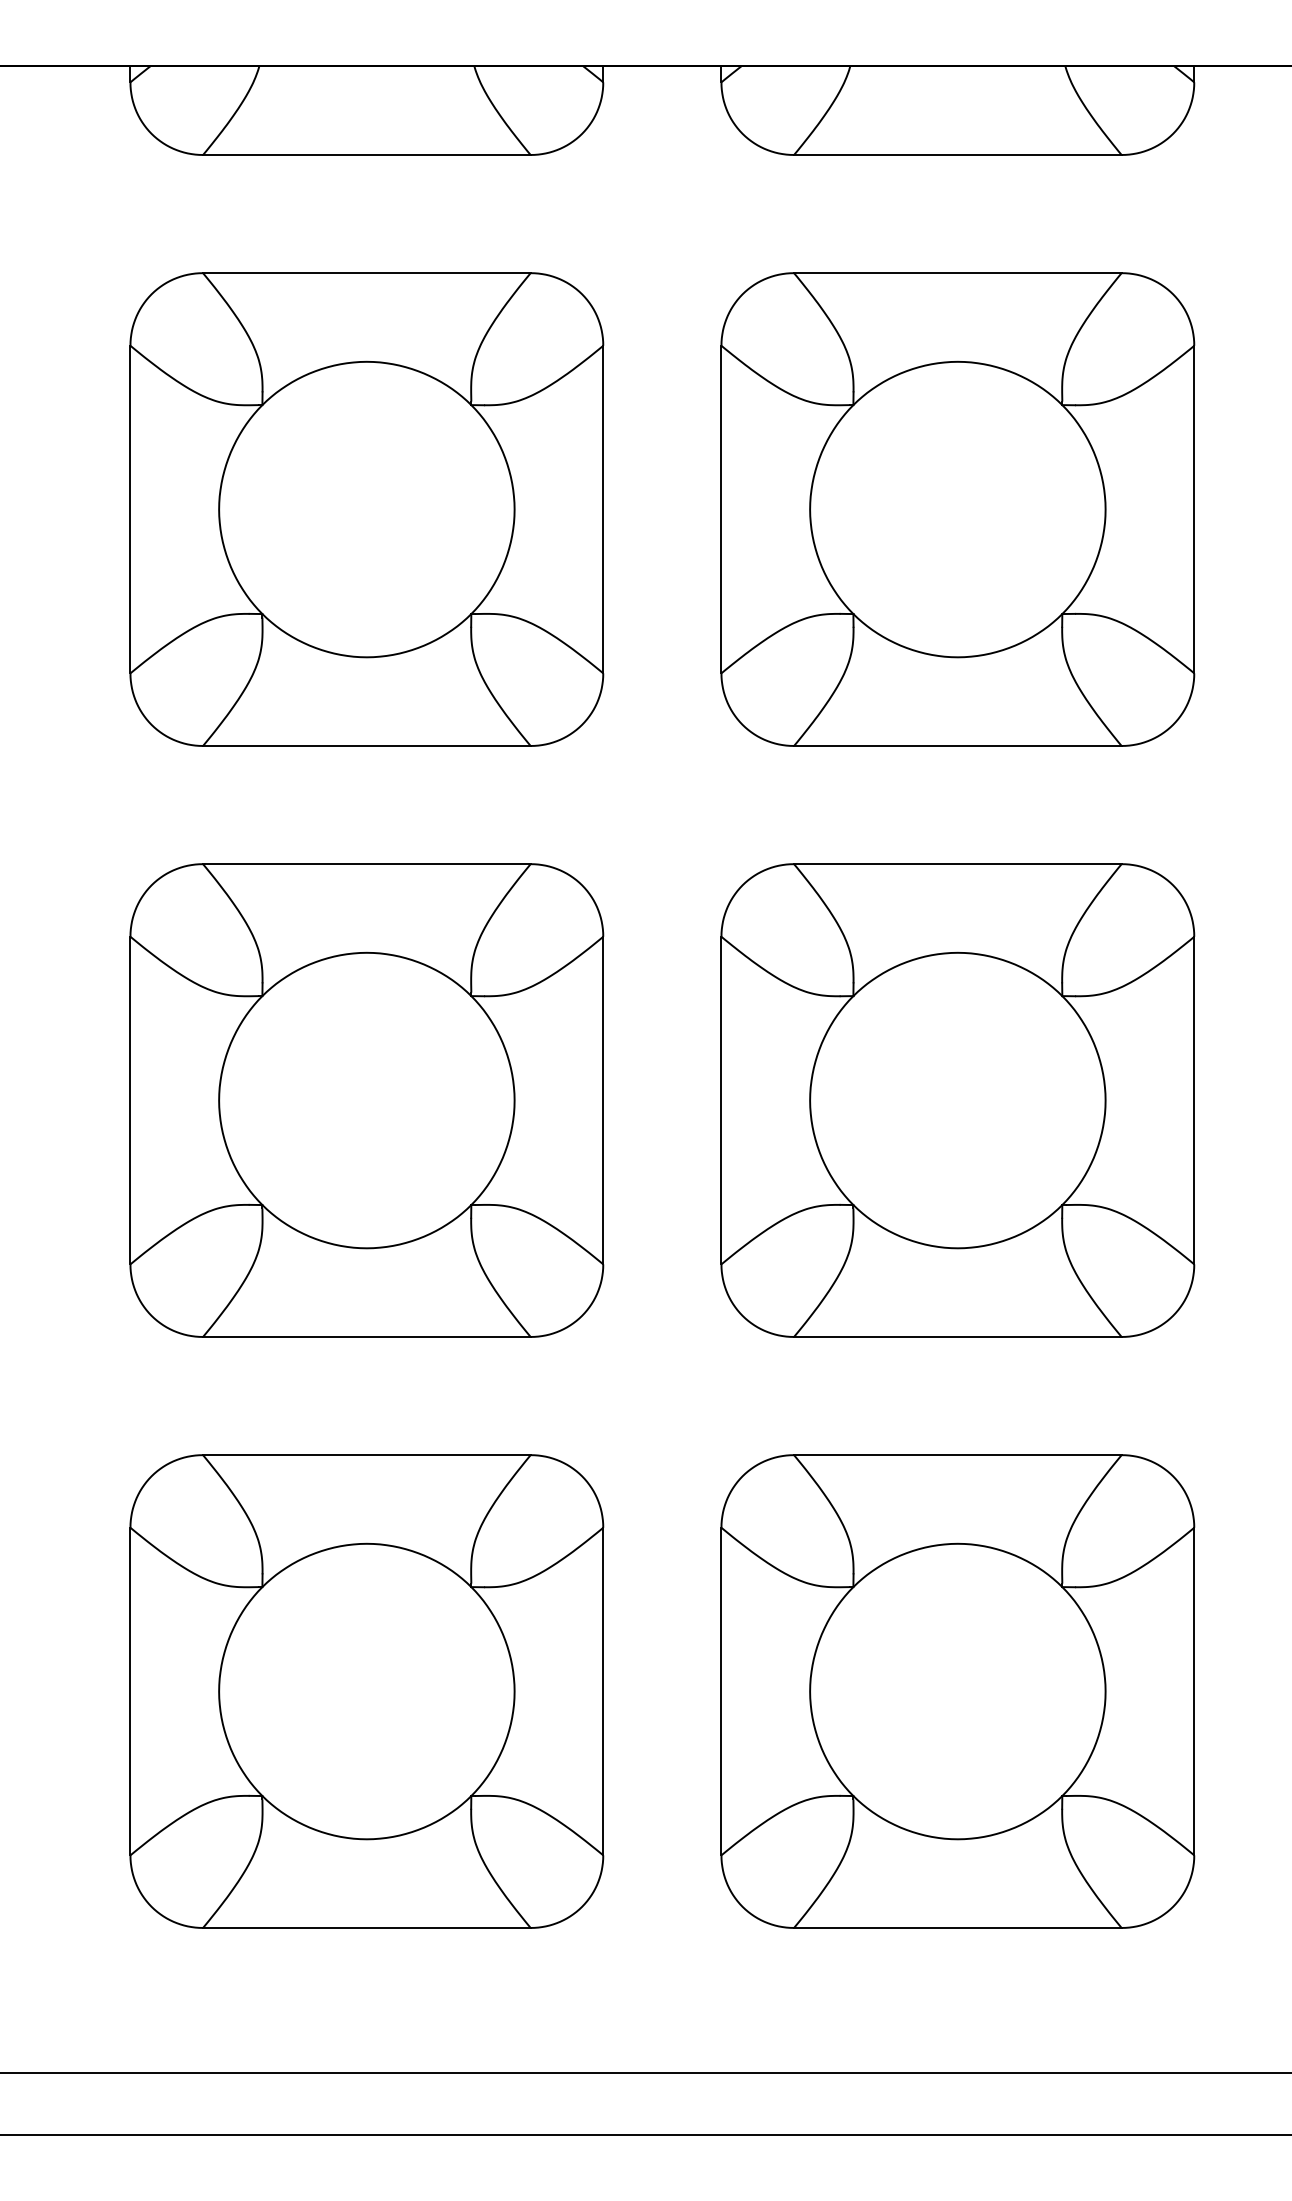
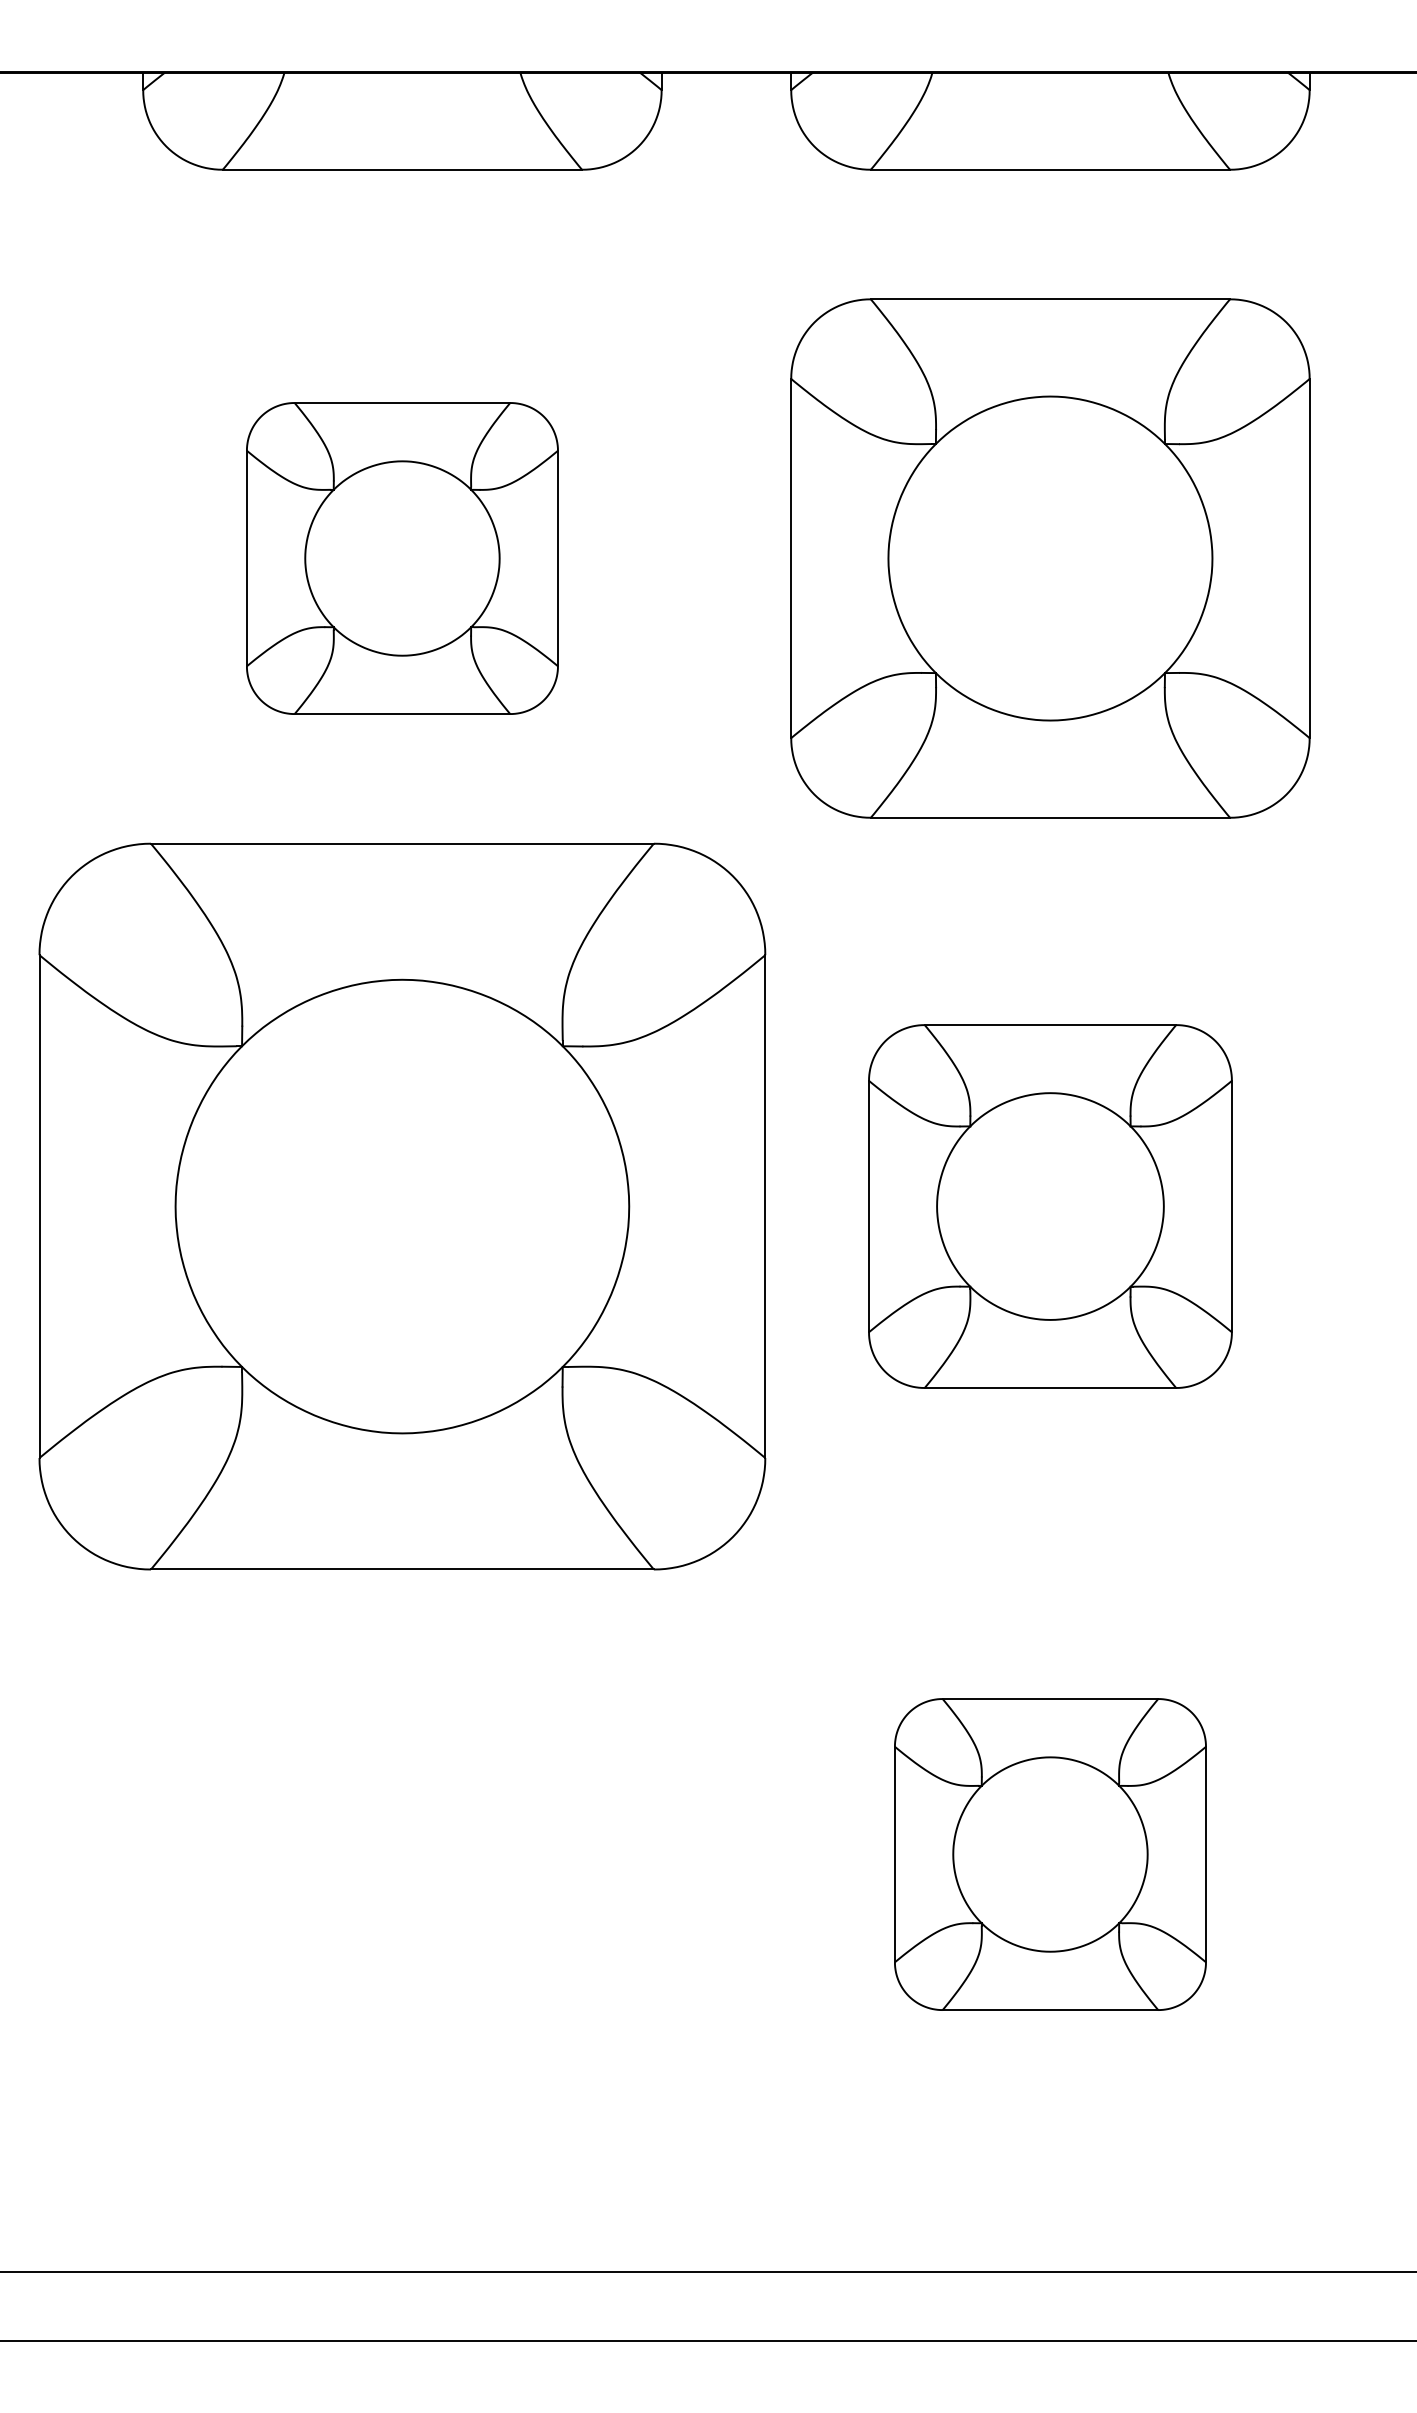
part: (366, 509) -> (402, 558), size x0.6
part: (366, 1100) -> (402, 1206), size x1.4
part: (957, 1100) -> (1050, 1206), size x0.7
part: (366, 1691) -> (402, 1854), removed
part: (957, 1691) -> (1050, 1854), size x0.6

